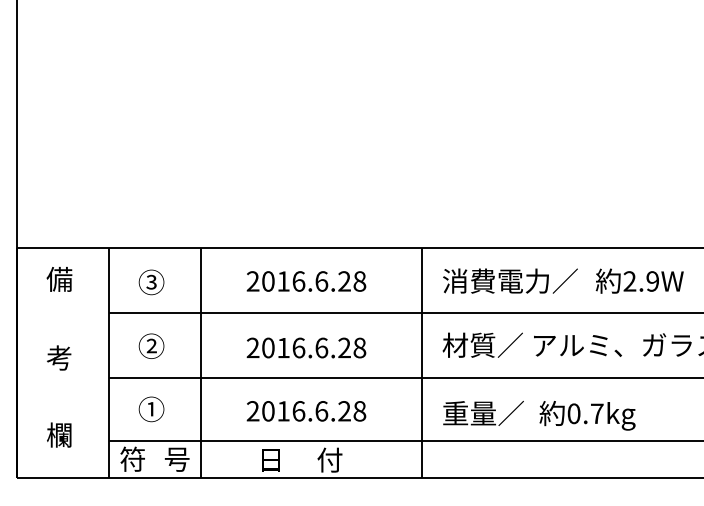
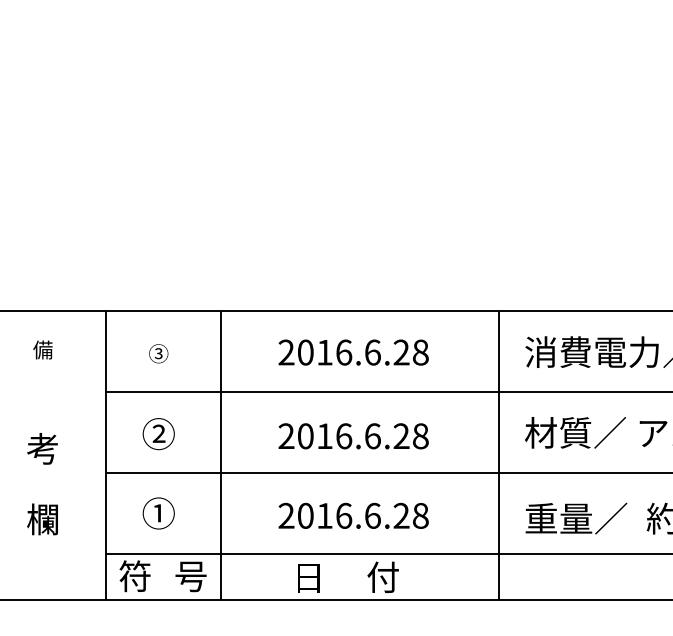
part: (59, 279) -> (42, 350), size x0.6
part: (151, 282) -> (158, 353), size x0.6
part: (59, 434) -> (42, 518), moved

